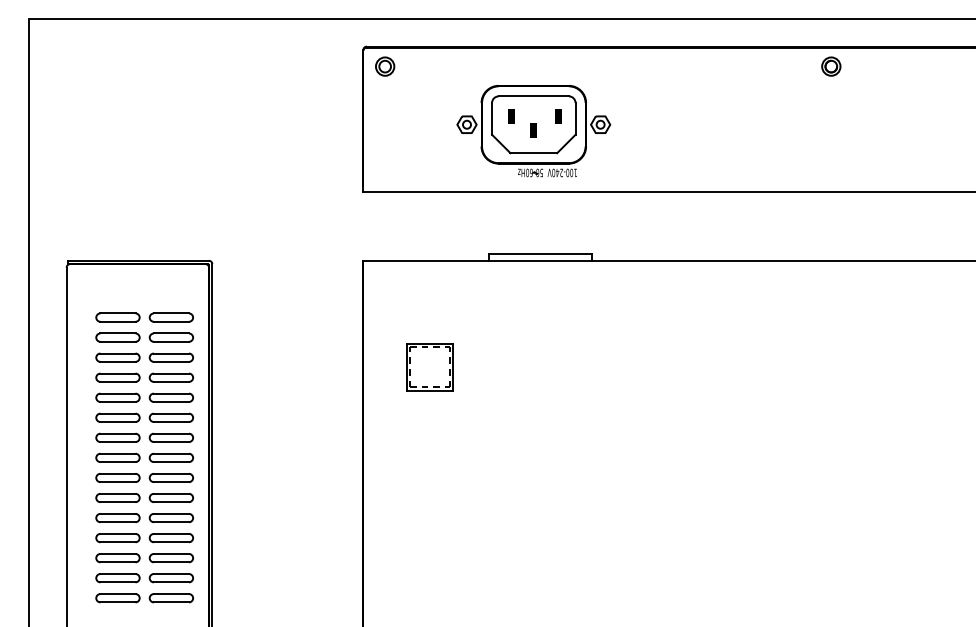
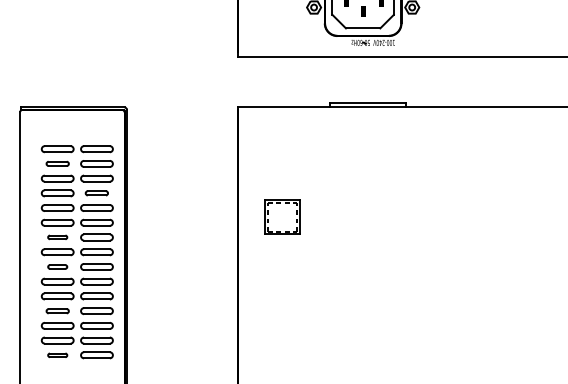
part: (117, 337) -> (57, 163), size x0.7
part: (429, 367) -> (282, 217), moved
part: (170, 377) -> (96, 193), size x0.7
part: (117, 437) -> (57, 237), size x0.6
part: (117, 477) -> (57, 266), size x0.6
part: (117, 538) -> (57, 311), size x0.7
part: (117, 598) -> (57, 355), size x0.6

